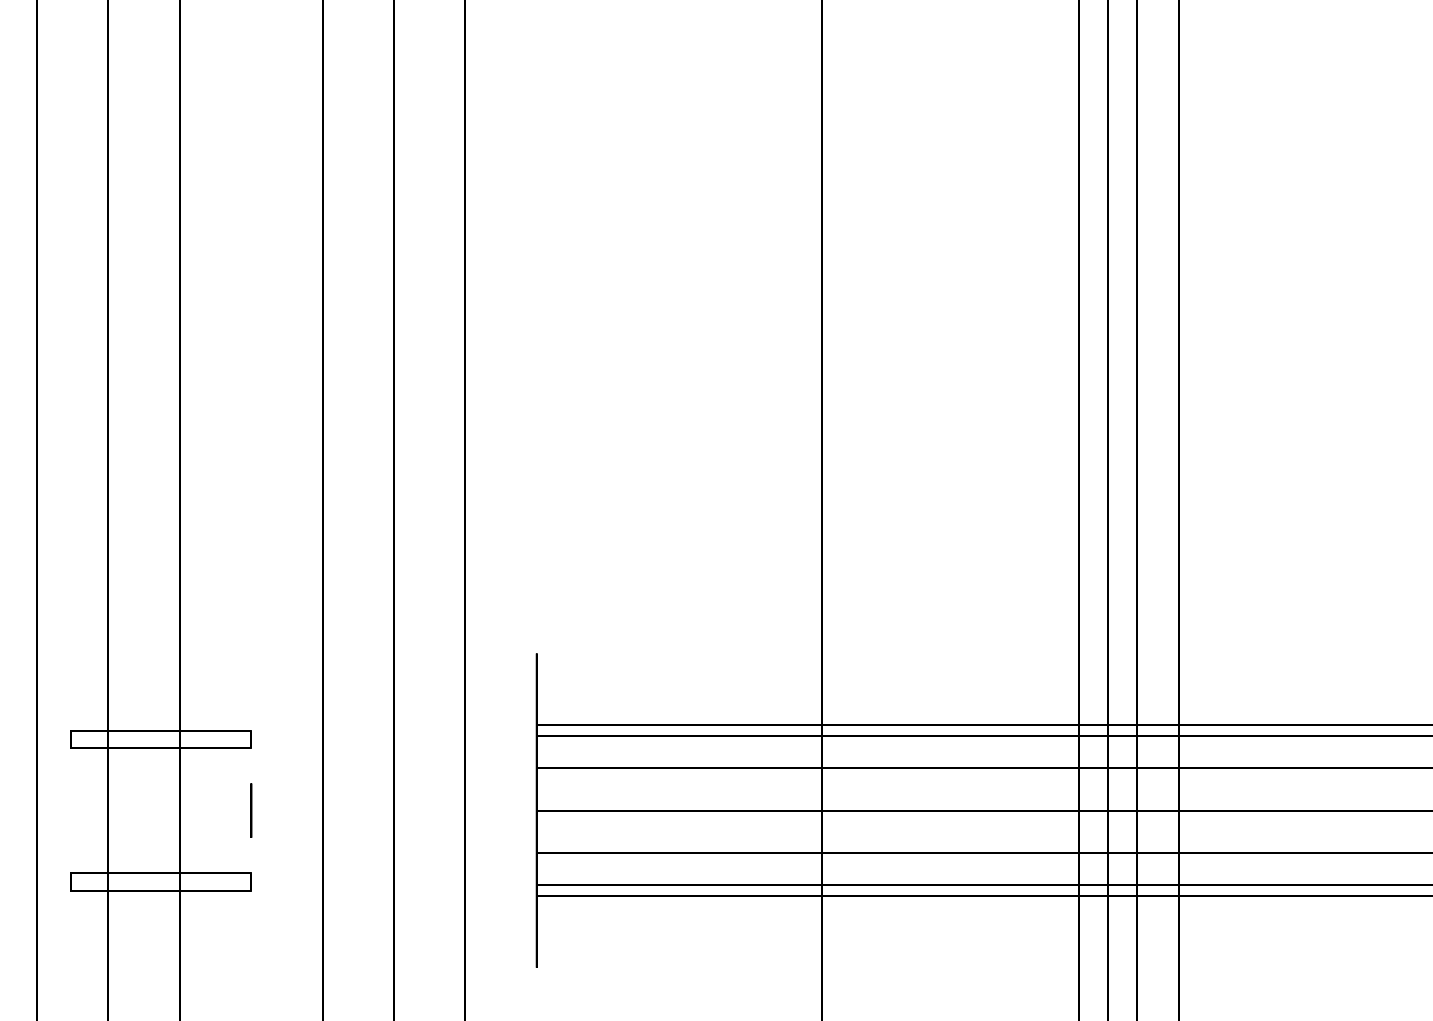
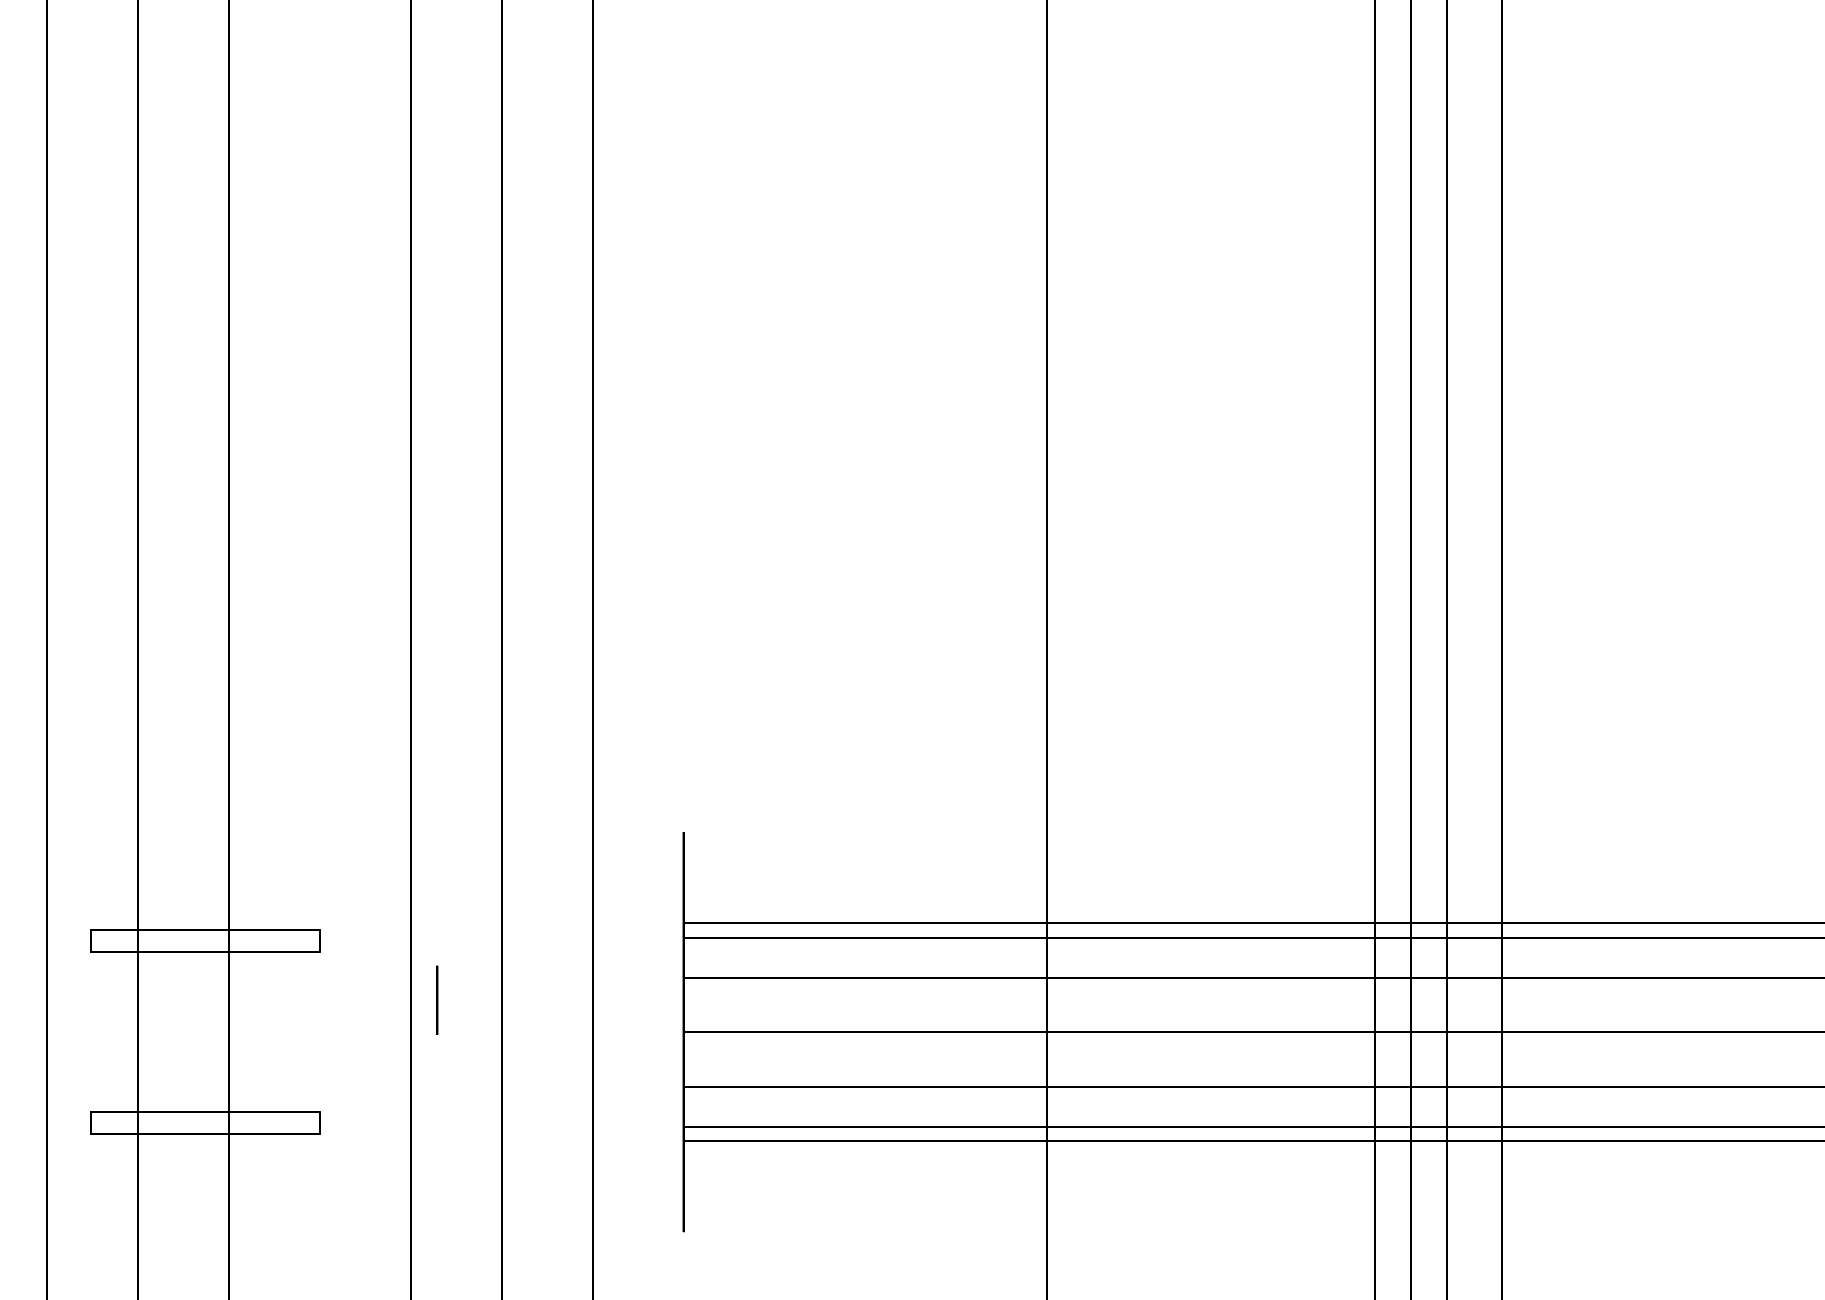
circle: (251, 810) -> (437, 1000), moved

